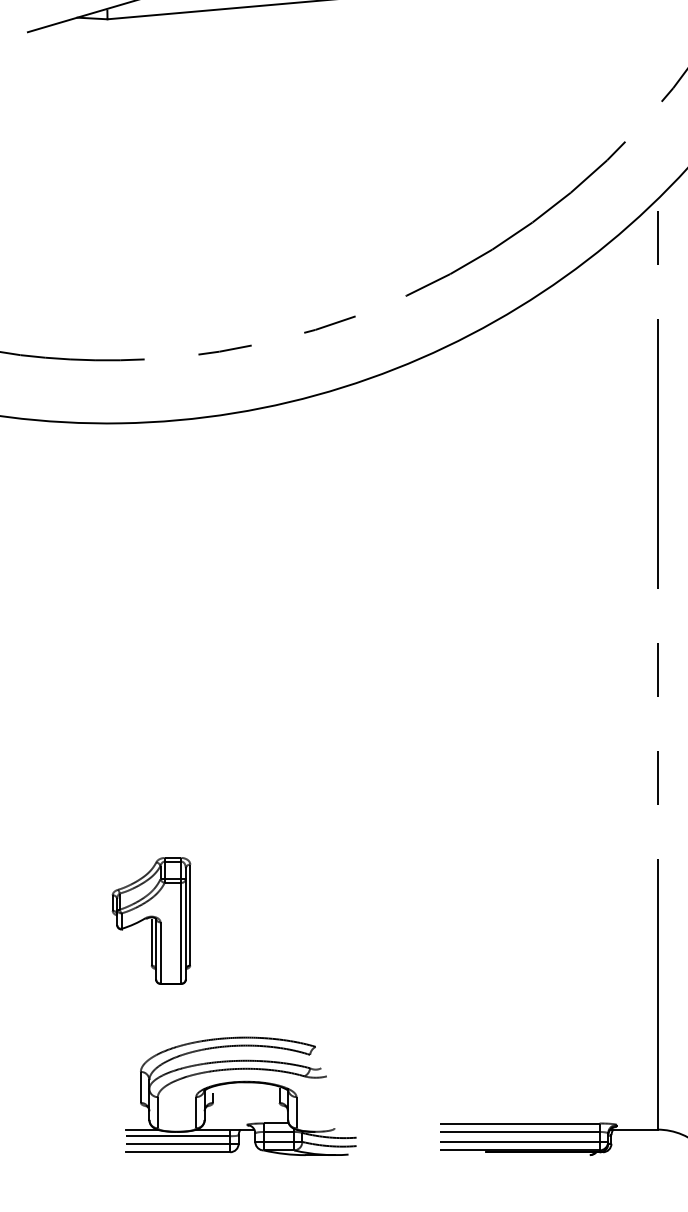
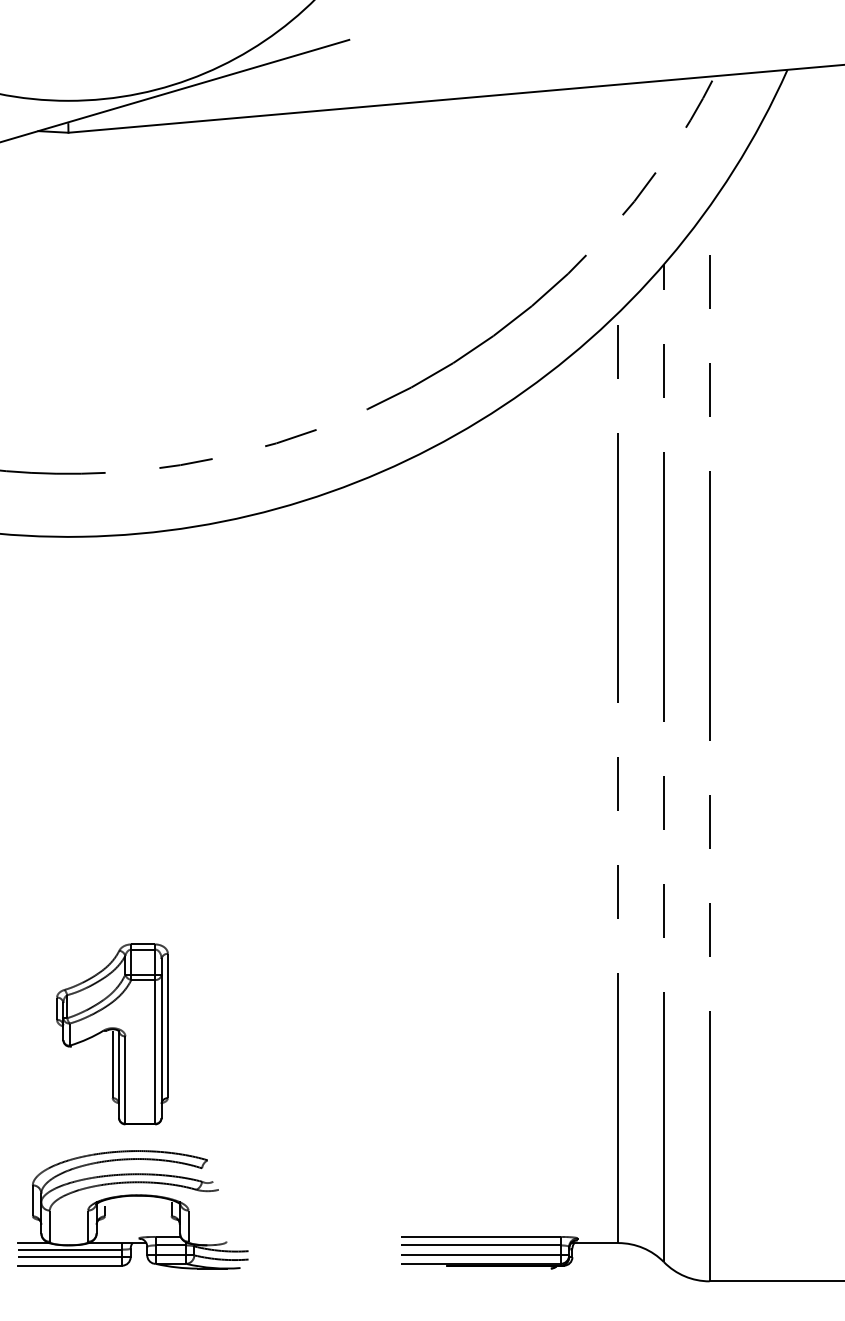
part: (151, 921) -> (112, 1034), size x1.43
part: (240, 1096) -> (132, 1209), moved

